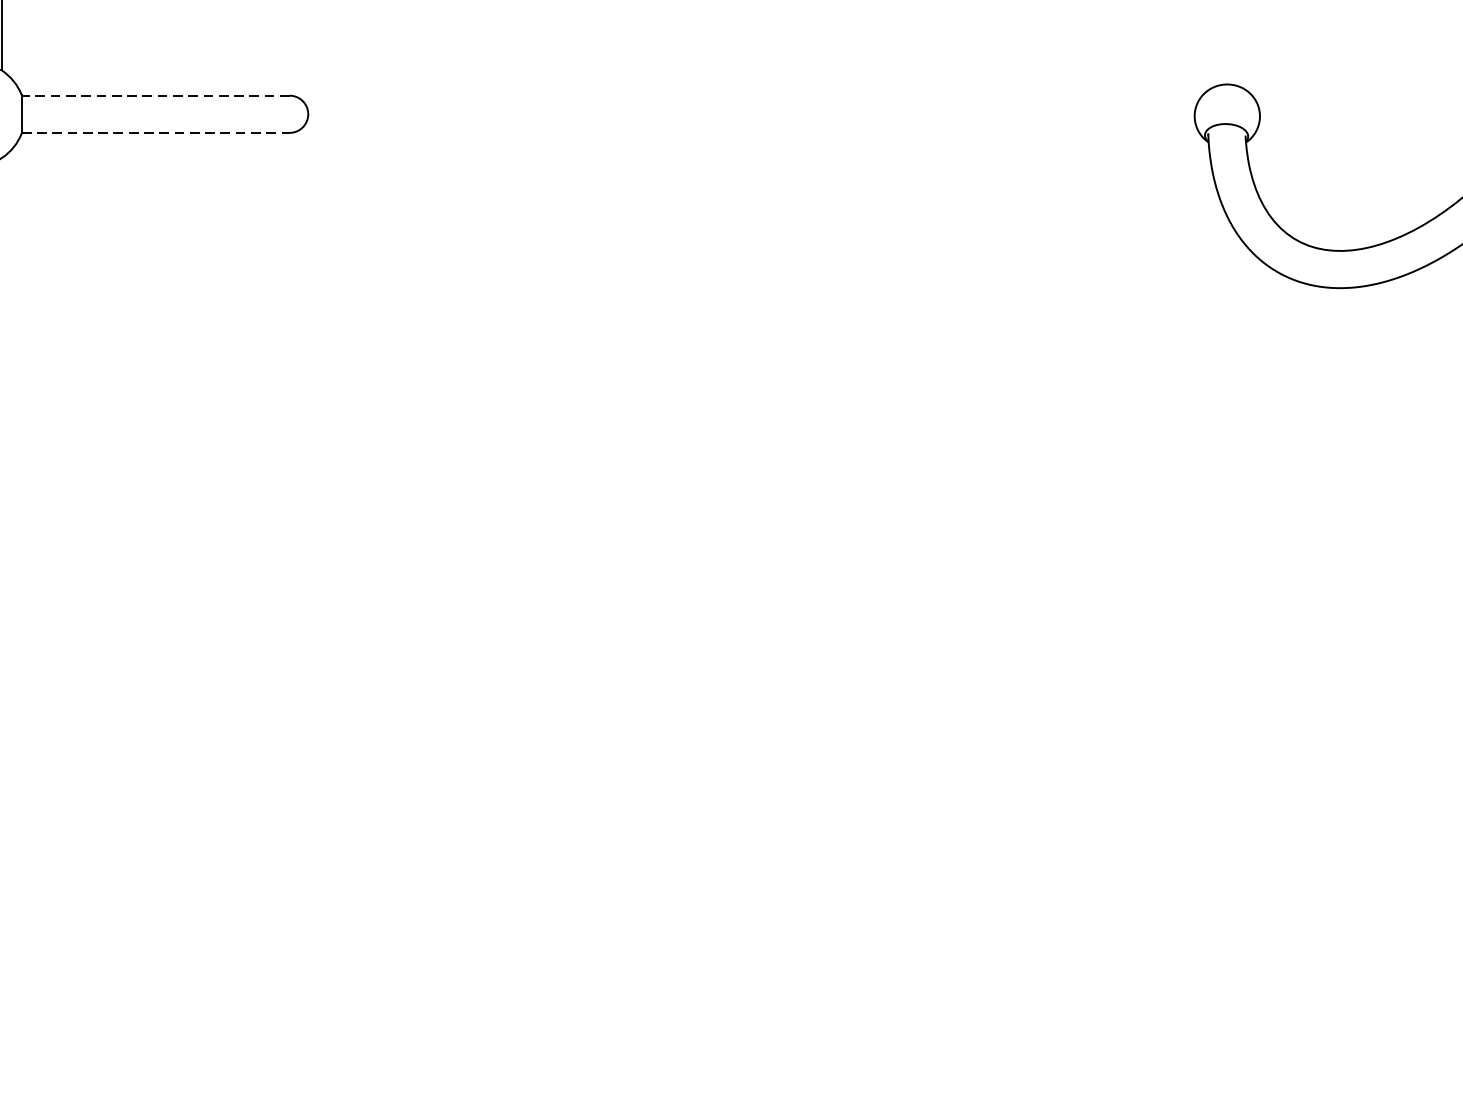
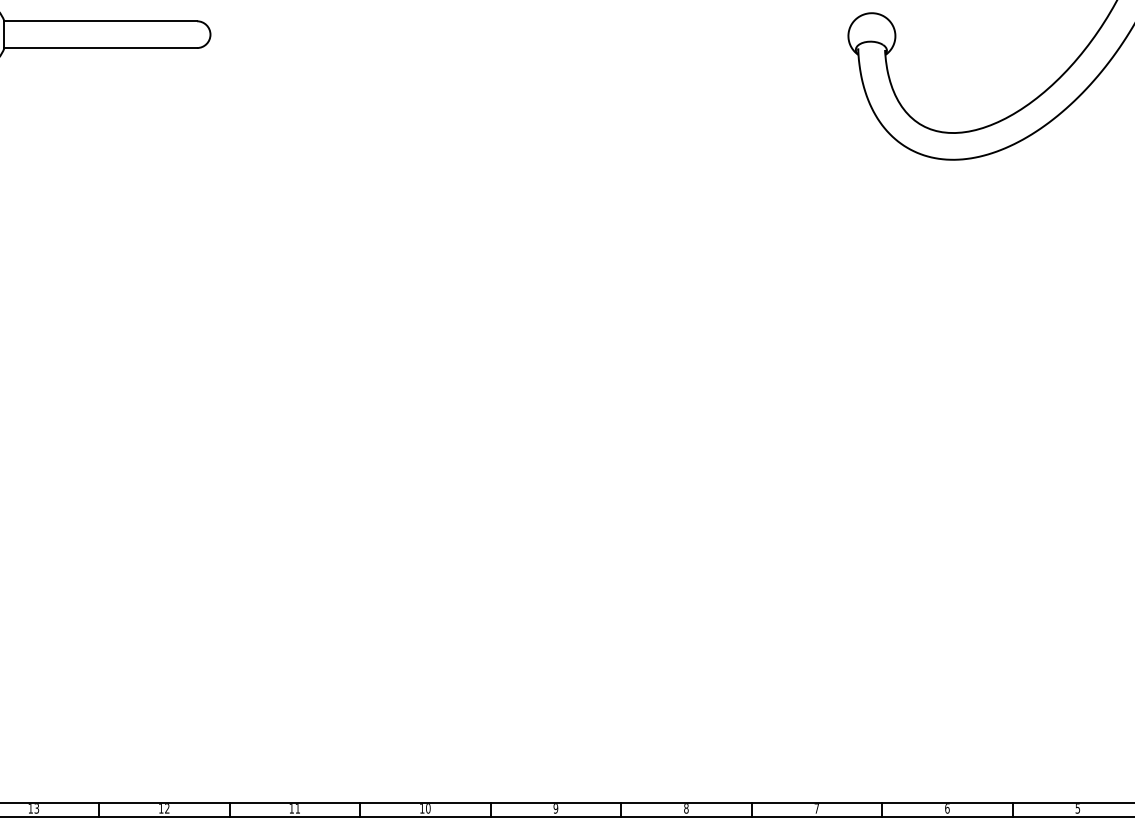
line: (155, 95) -> (100, 21), dashed -> solid
line: (156, 133) -> (101, 48), dashed -> solid

